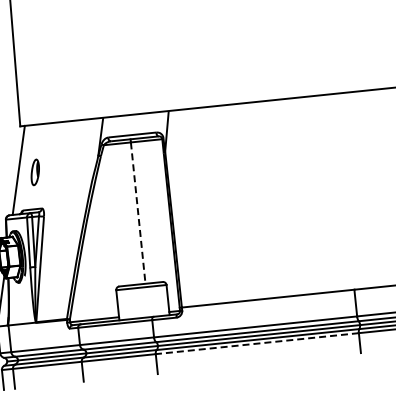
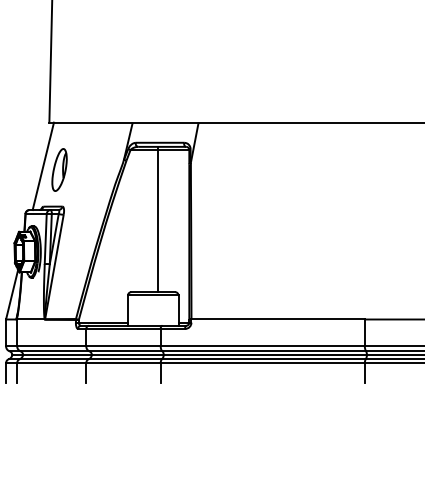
part: (35, 171) -> (59, 169), size x1.67
line: (138, 213) -> (157, 221), dashed -> solid
line: (257, 344) -> (262, 363), dashed -> solid

